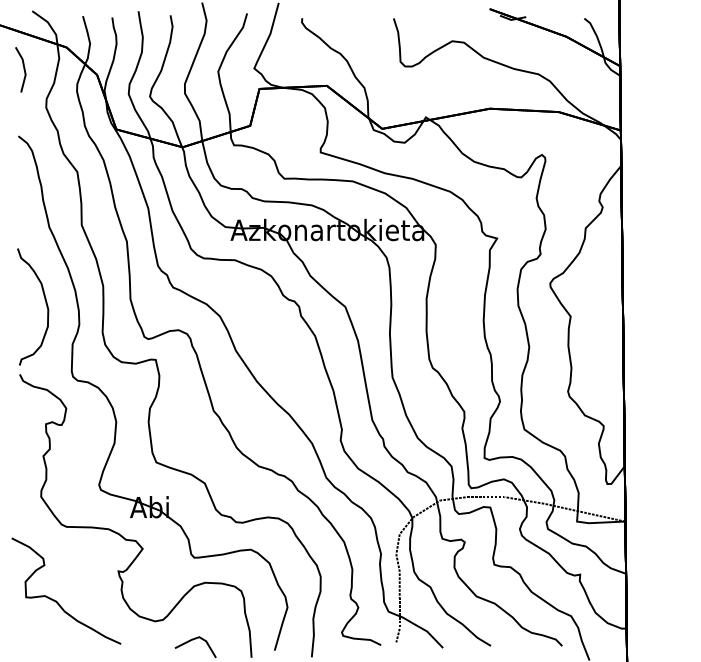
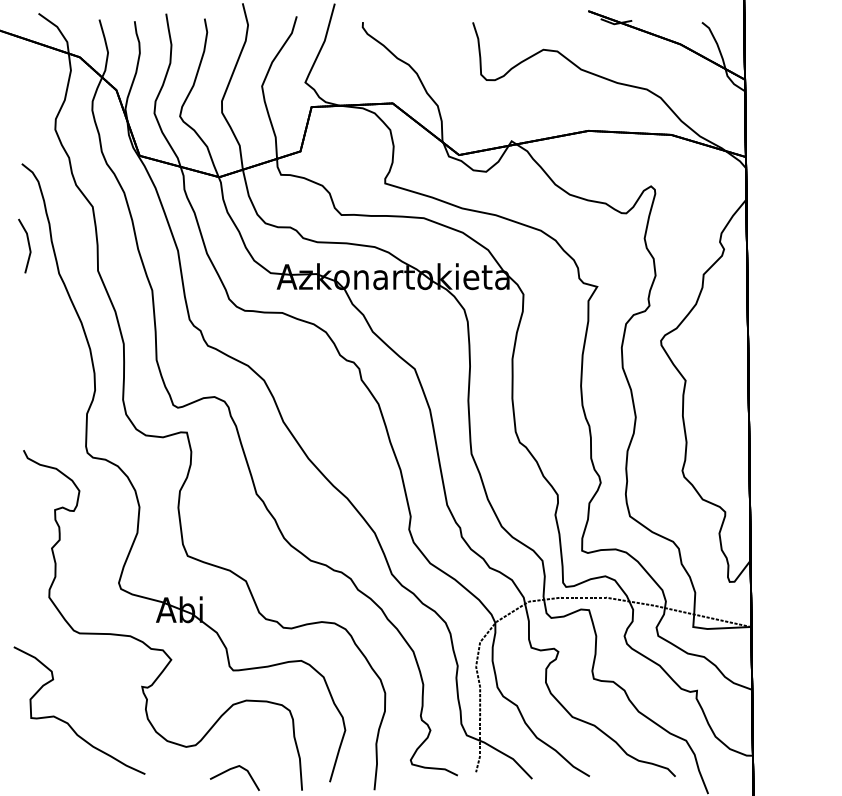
line: (23, 69) -> (28, 245), moved
curve: (45, 303) -> (54, 364), removed

